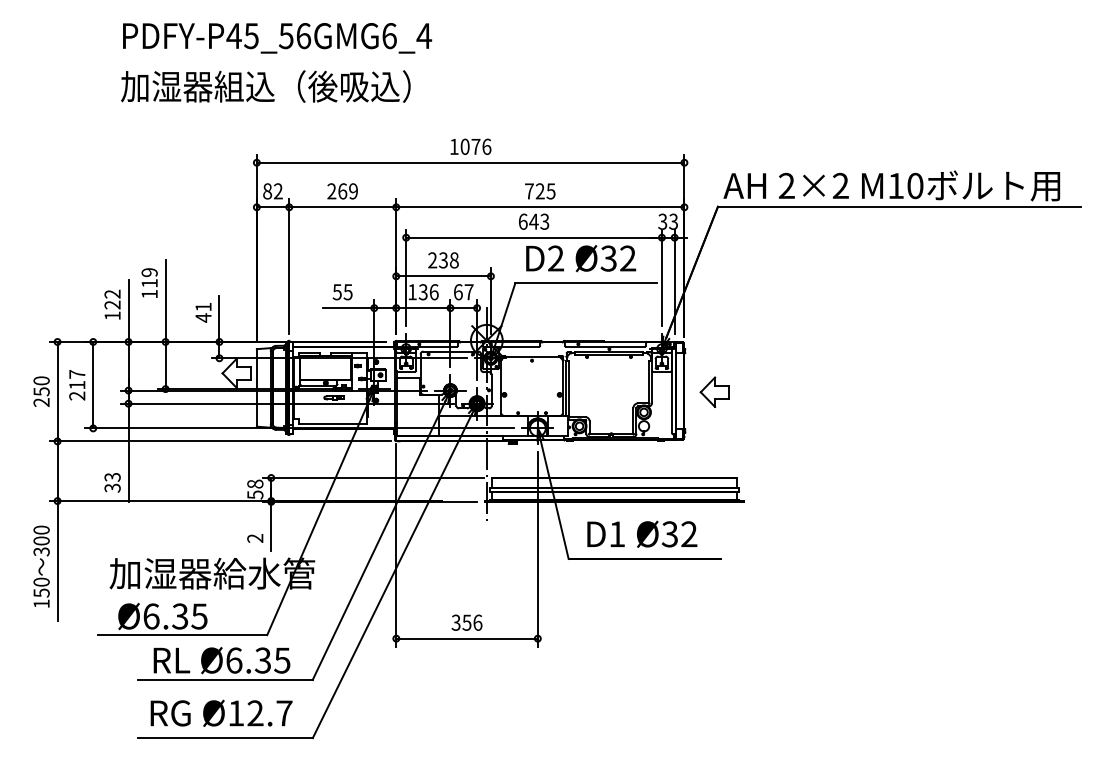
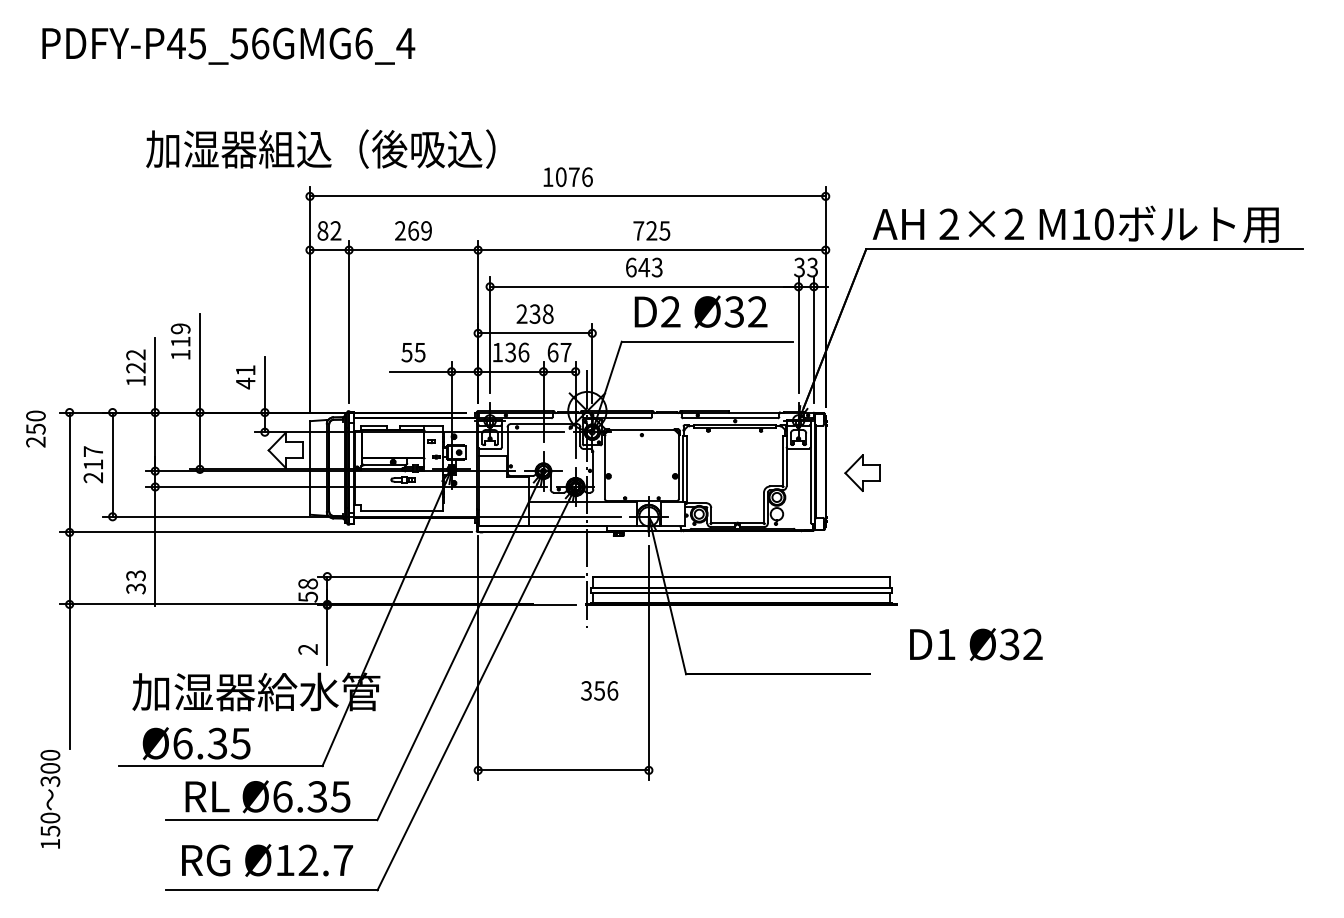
text: (277, 38) -> (228, 46), moved
text: (265, 86) -> (320, 149), moved
text: (41, 391) -> (35, 428), moved
text: (642, 533) -> (976, 643), moved
text: (41, 566) -> (50, 799), moved
text: (466, 622) -> (599, 690), moved

